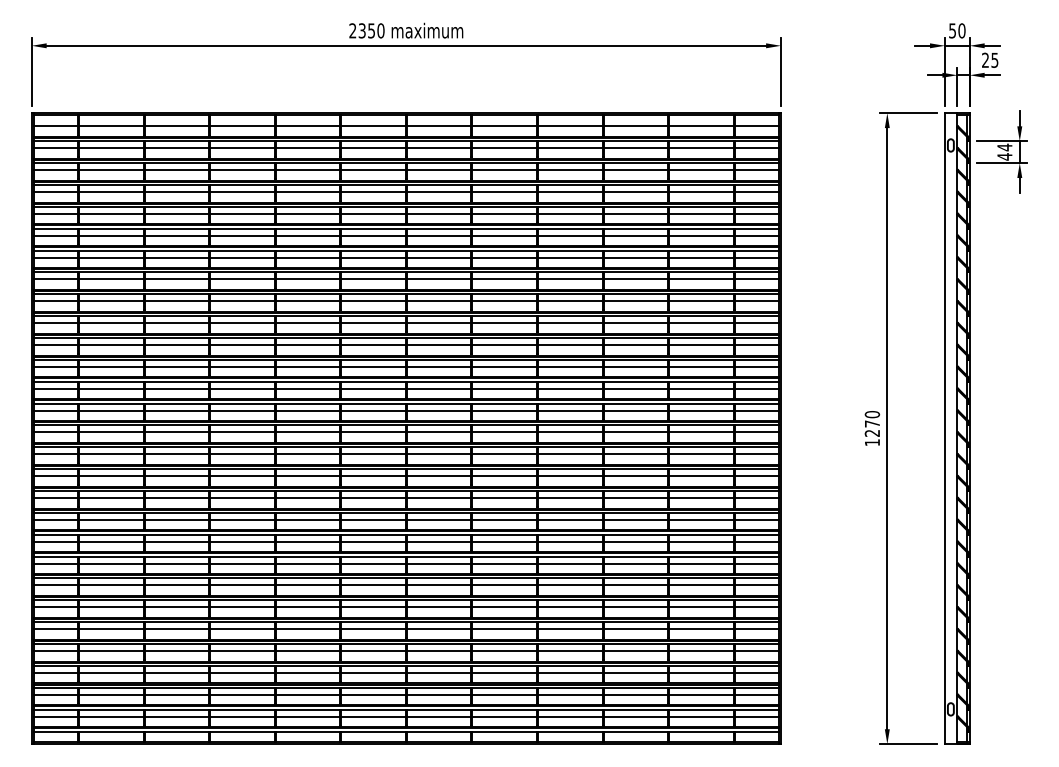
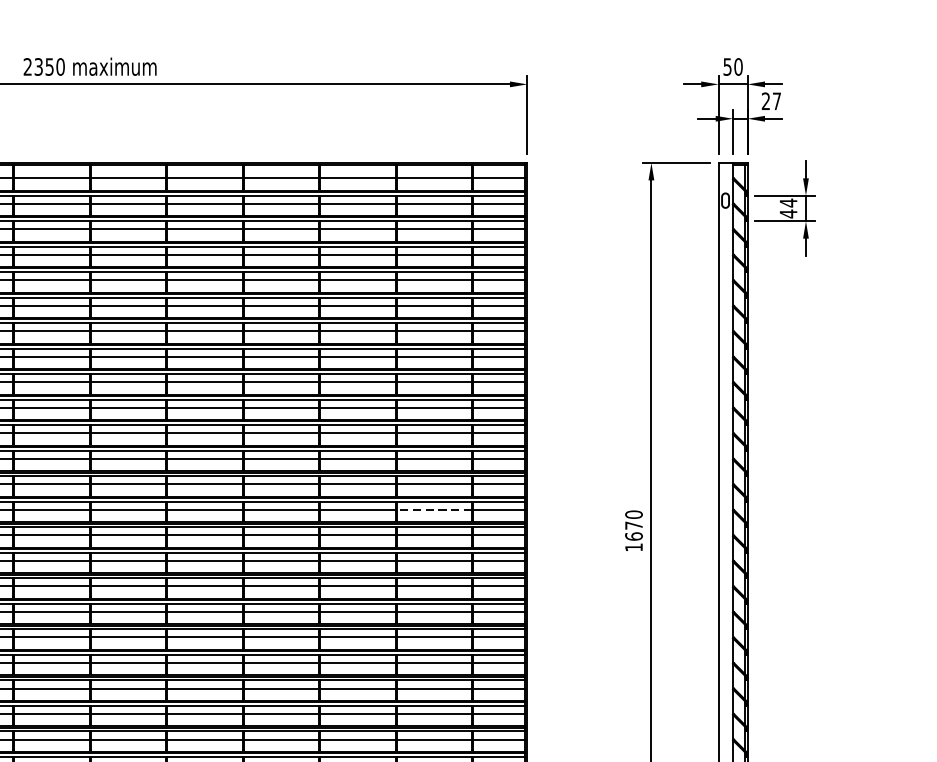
text: (994, 60) -> (776, 101), 25 -> 27
line: (701, 410) -> (434, 509), solid -> dashed
text: (872, 432) -> (634, 535), 1270 -> 1670

